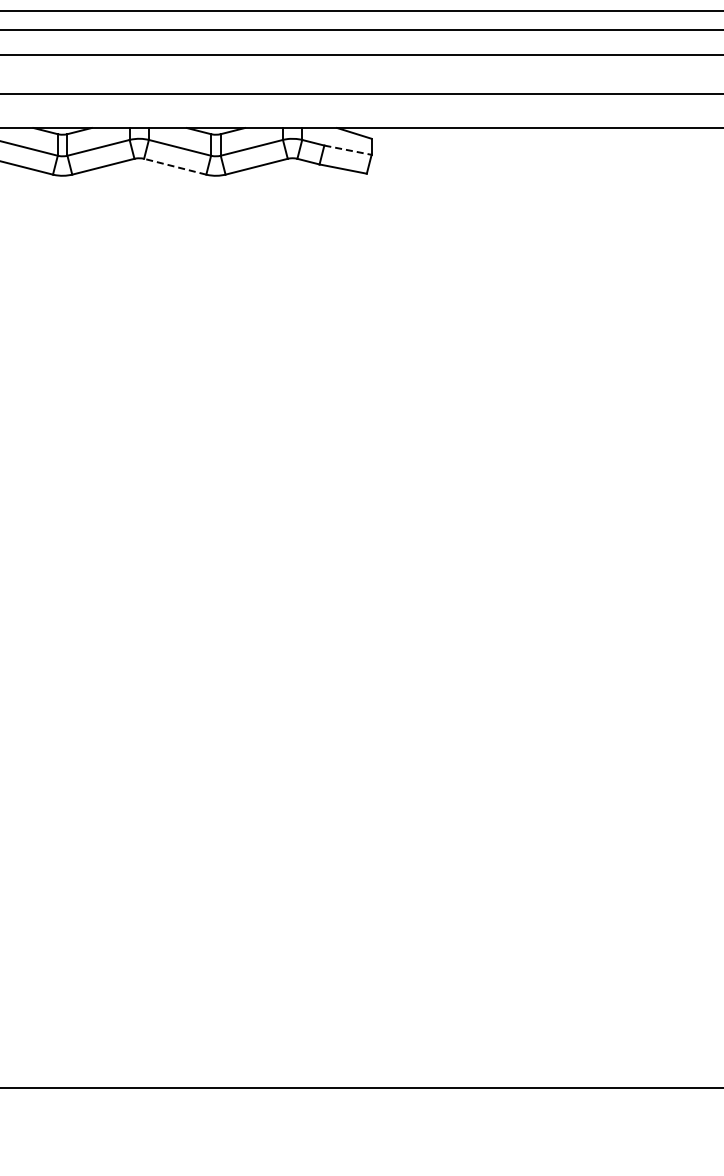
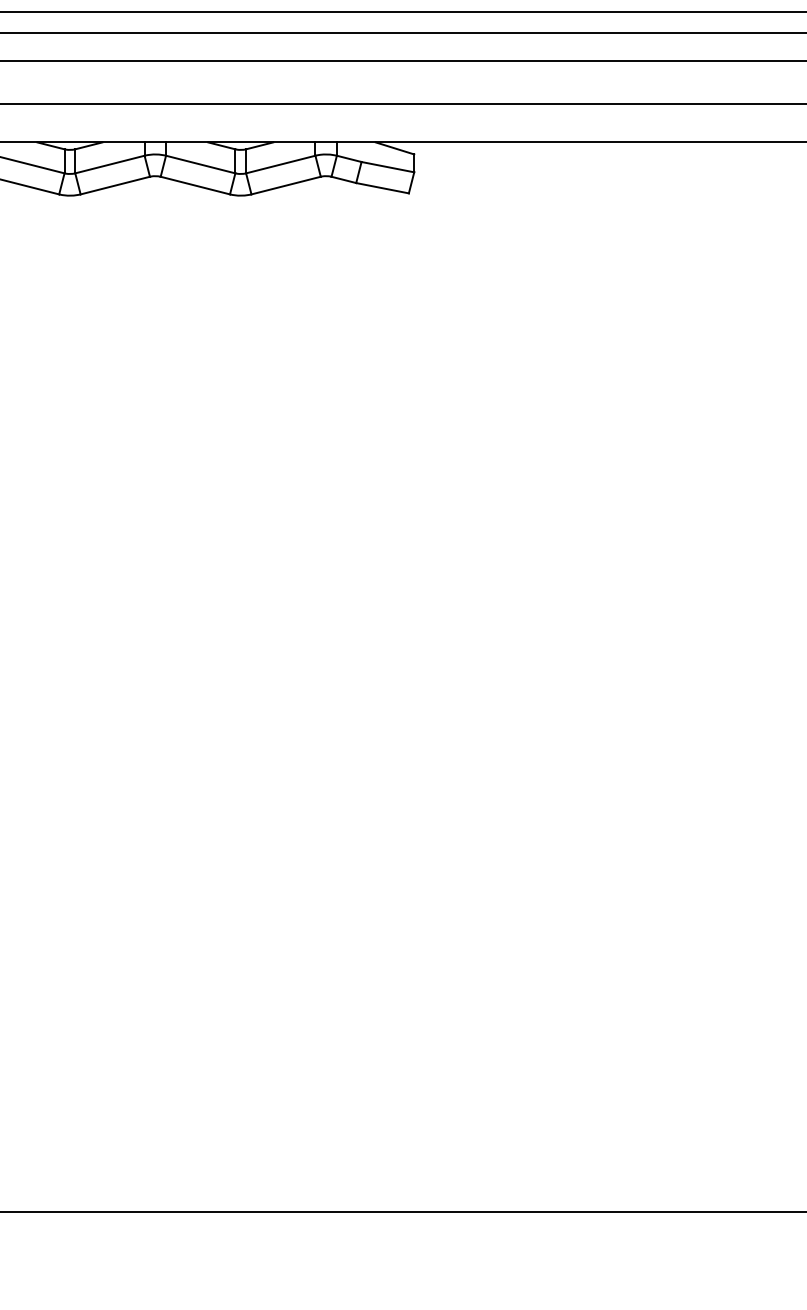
line: (348, 150) -> (388, 167), dashed -> solid
line: (174, 166) -> (194, 185), dashed -> solid

